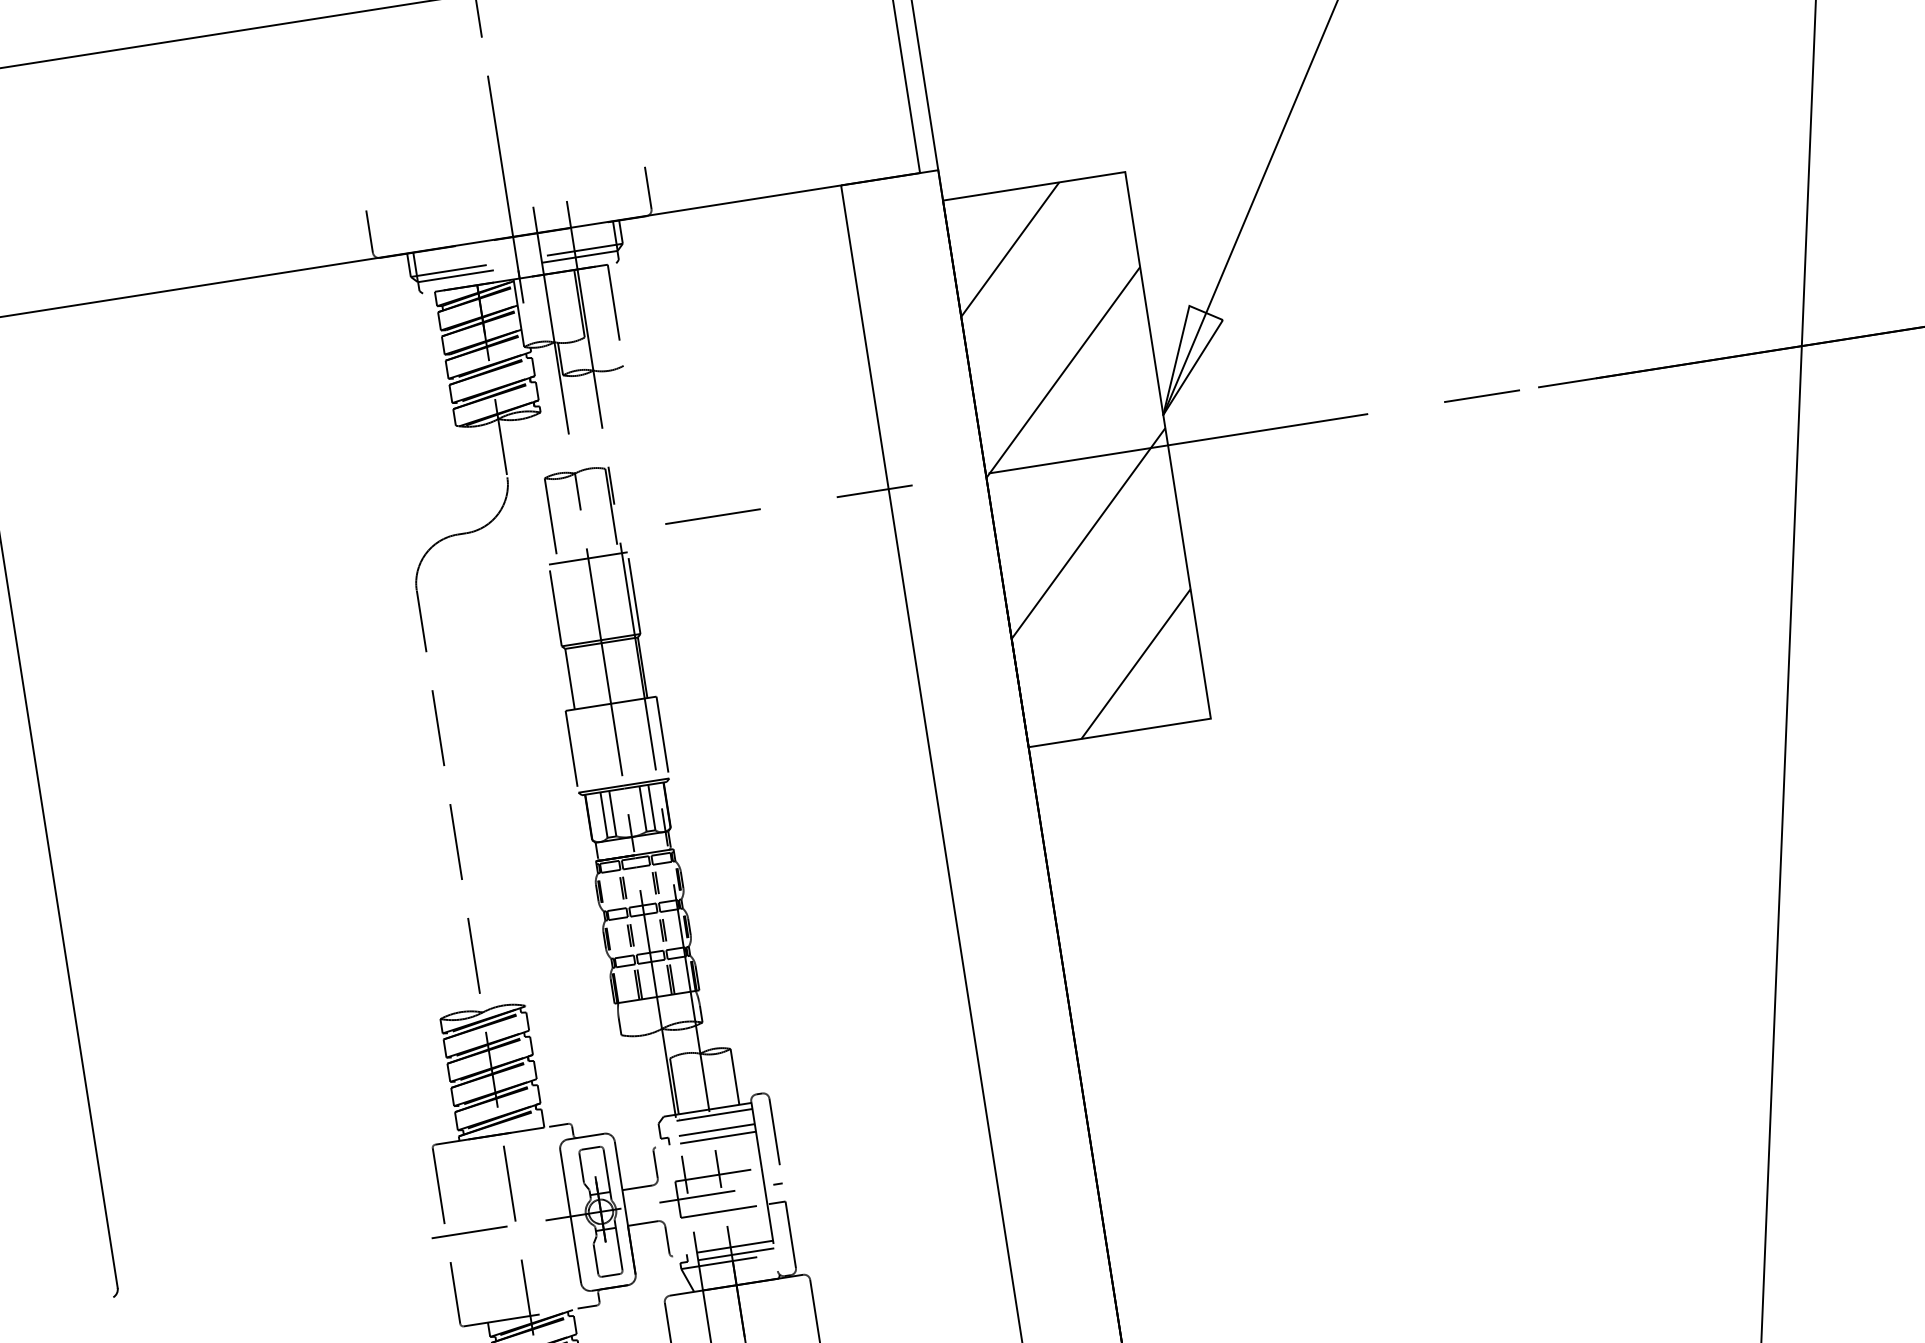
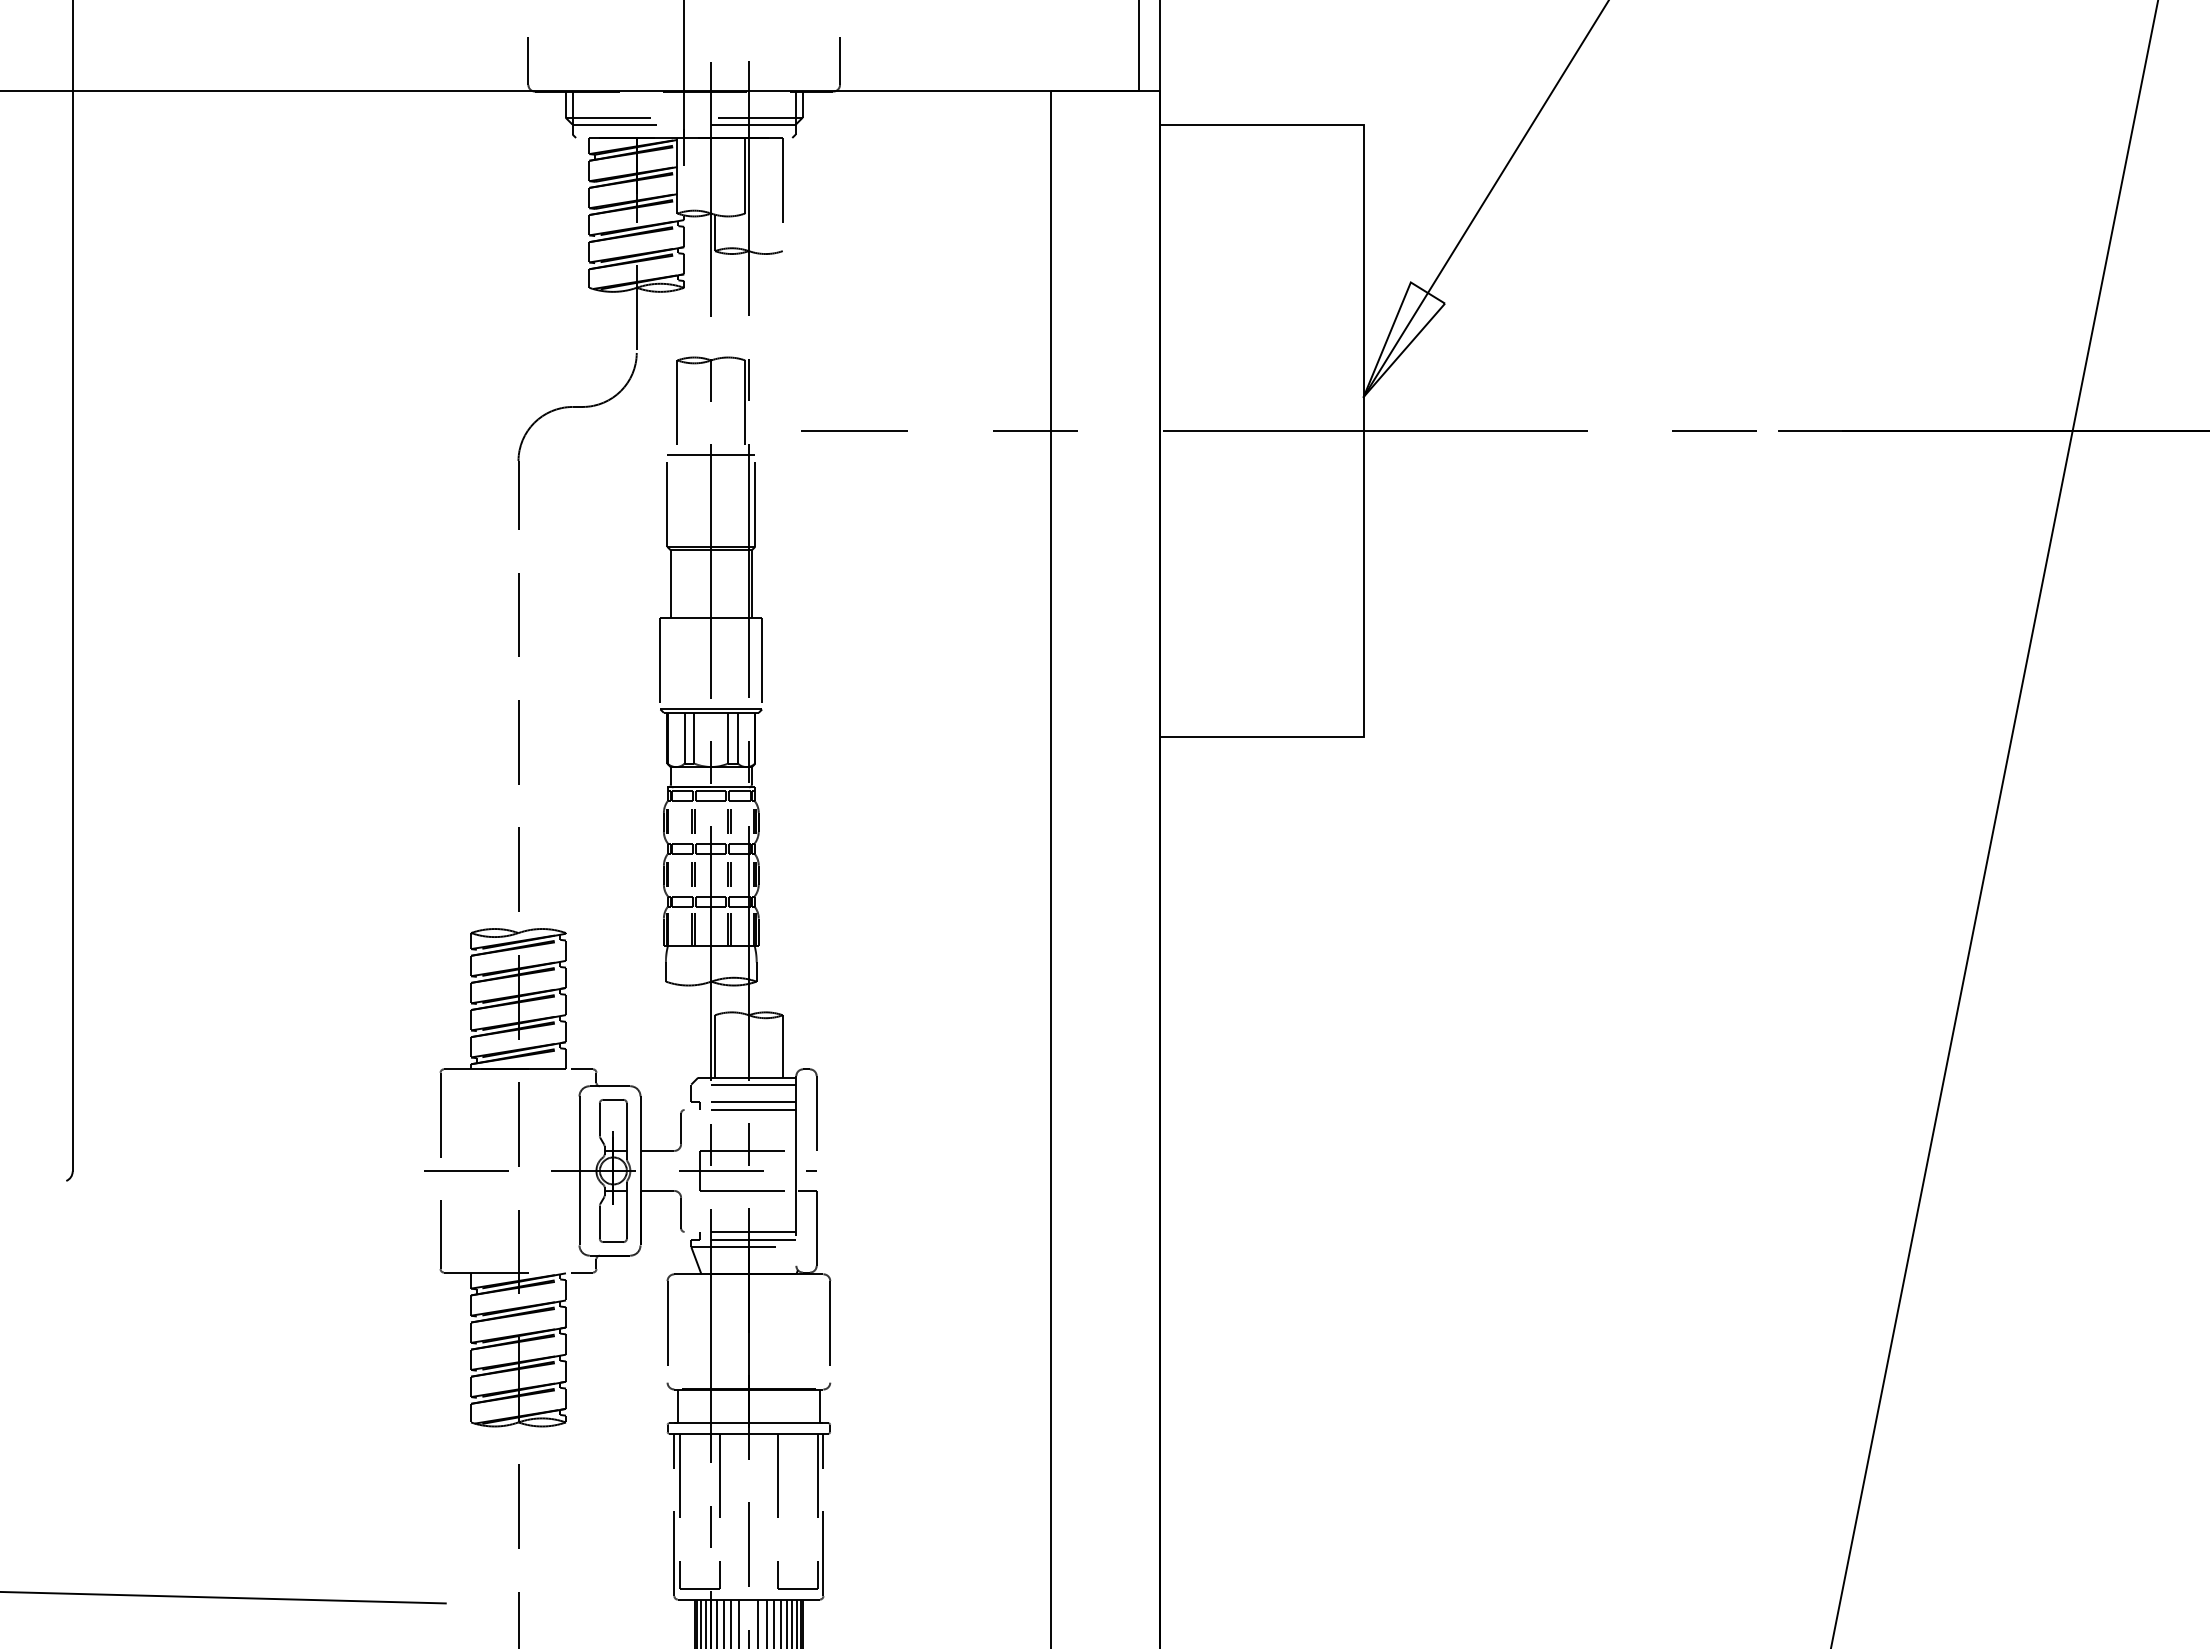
hatch: (1076, 459) -> (1261, 430), removed

